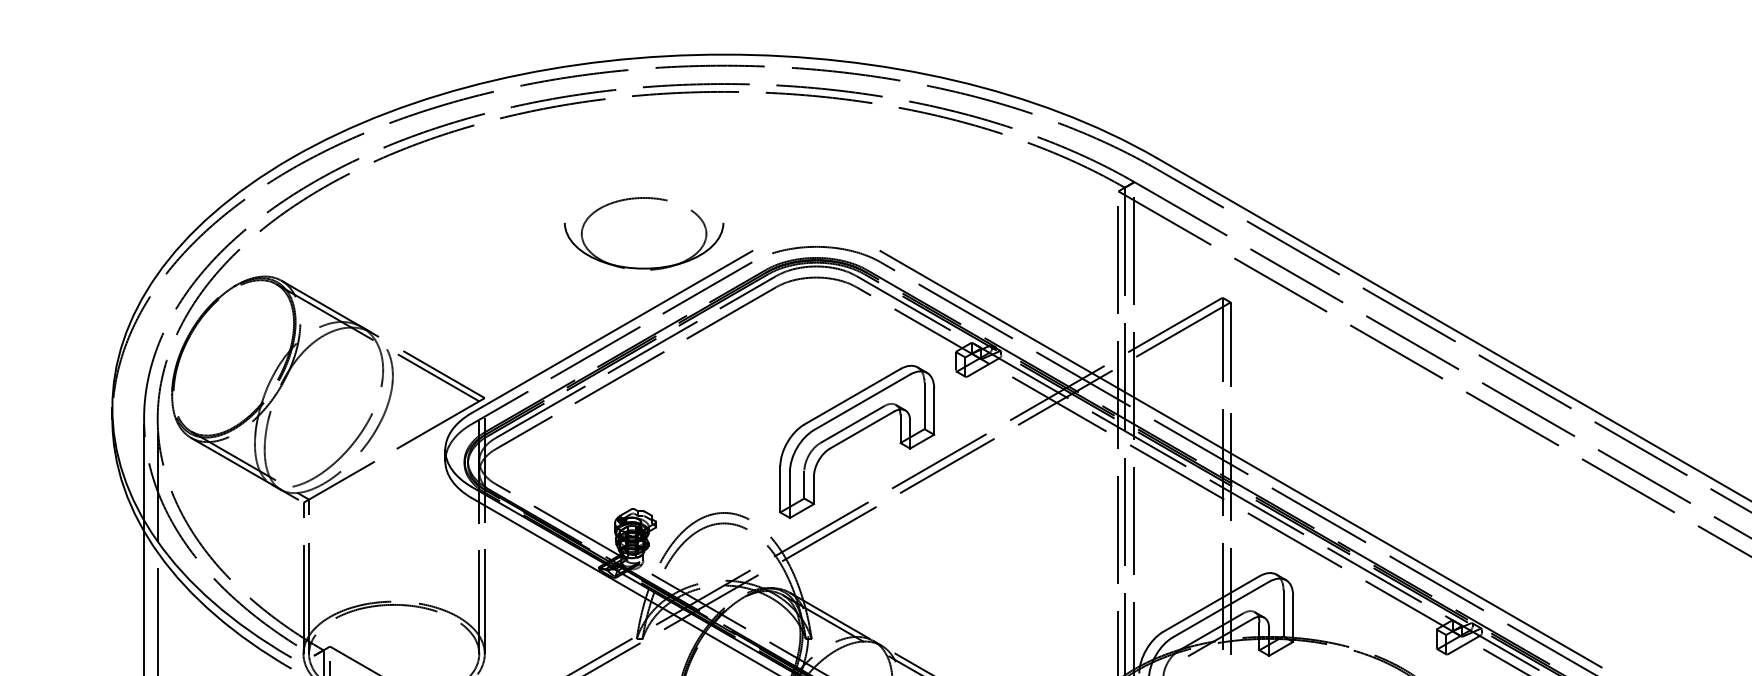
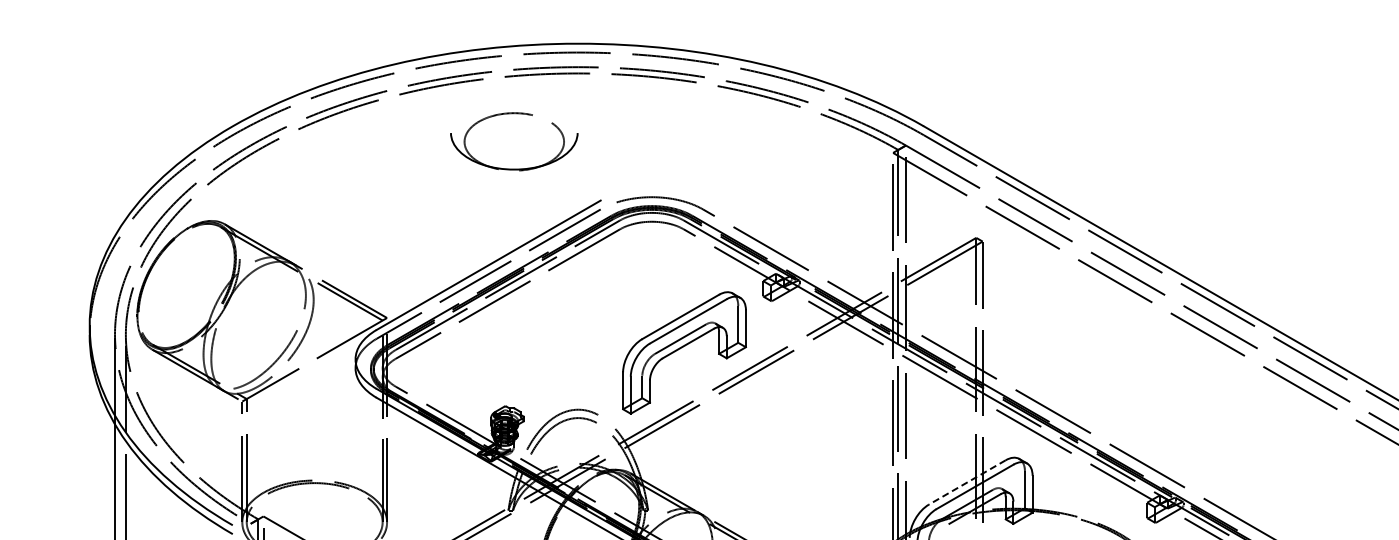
part: (644, 199) -> (514, 114), moved
line: (1240, 458) -> (990, 366), removed
line: (1210, 604) -> (966, 482), solid -> dashed

